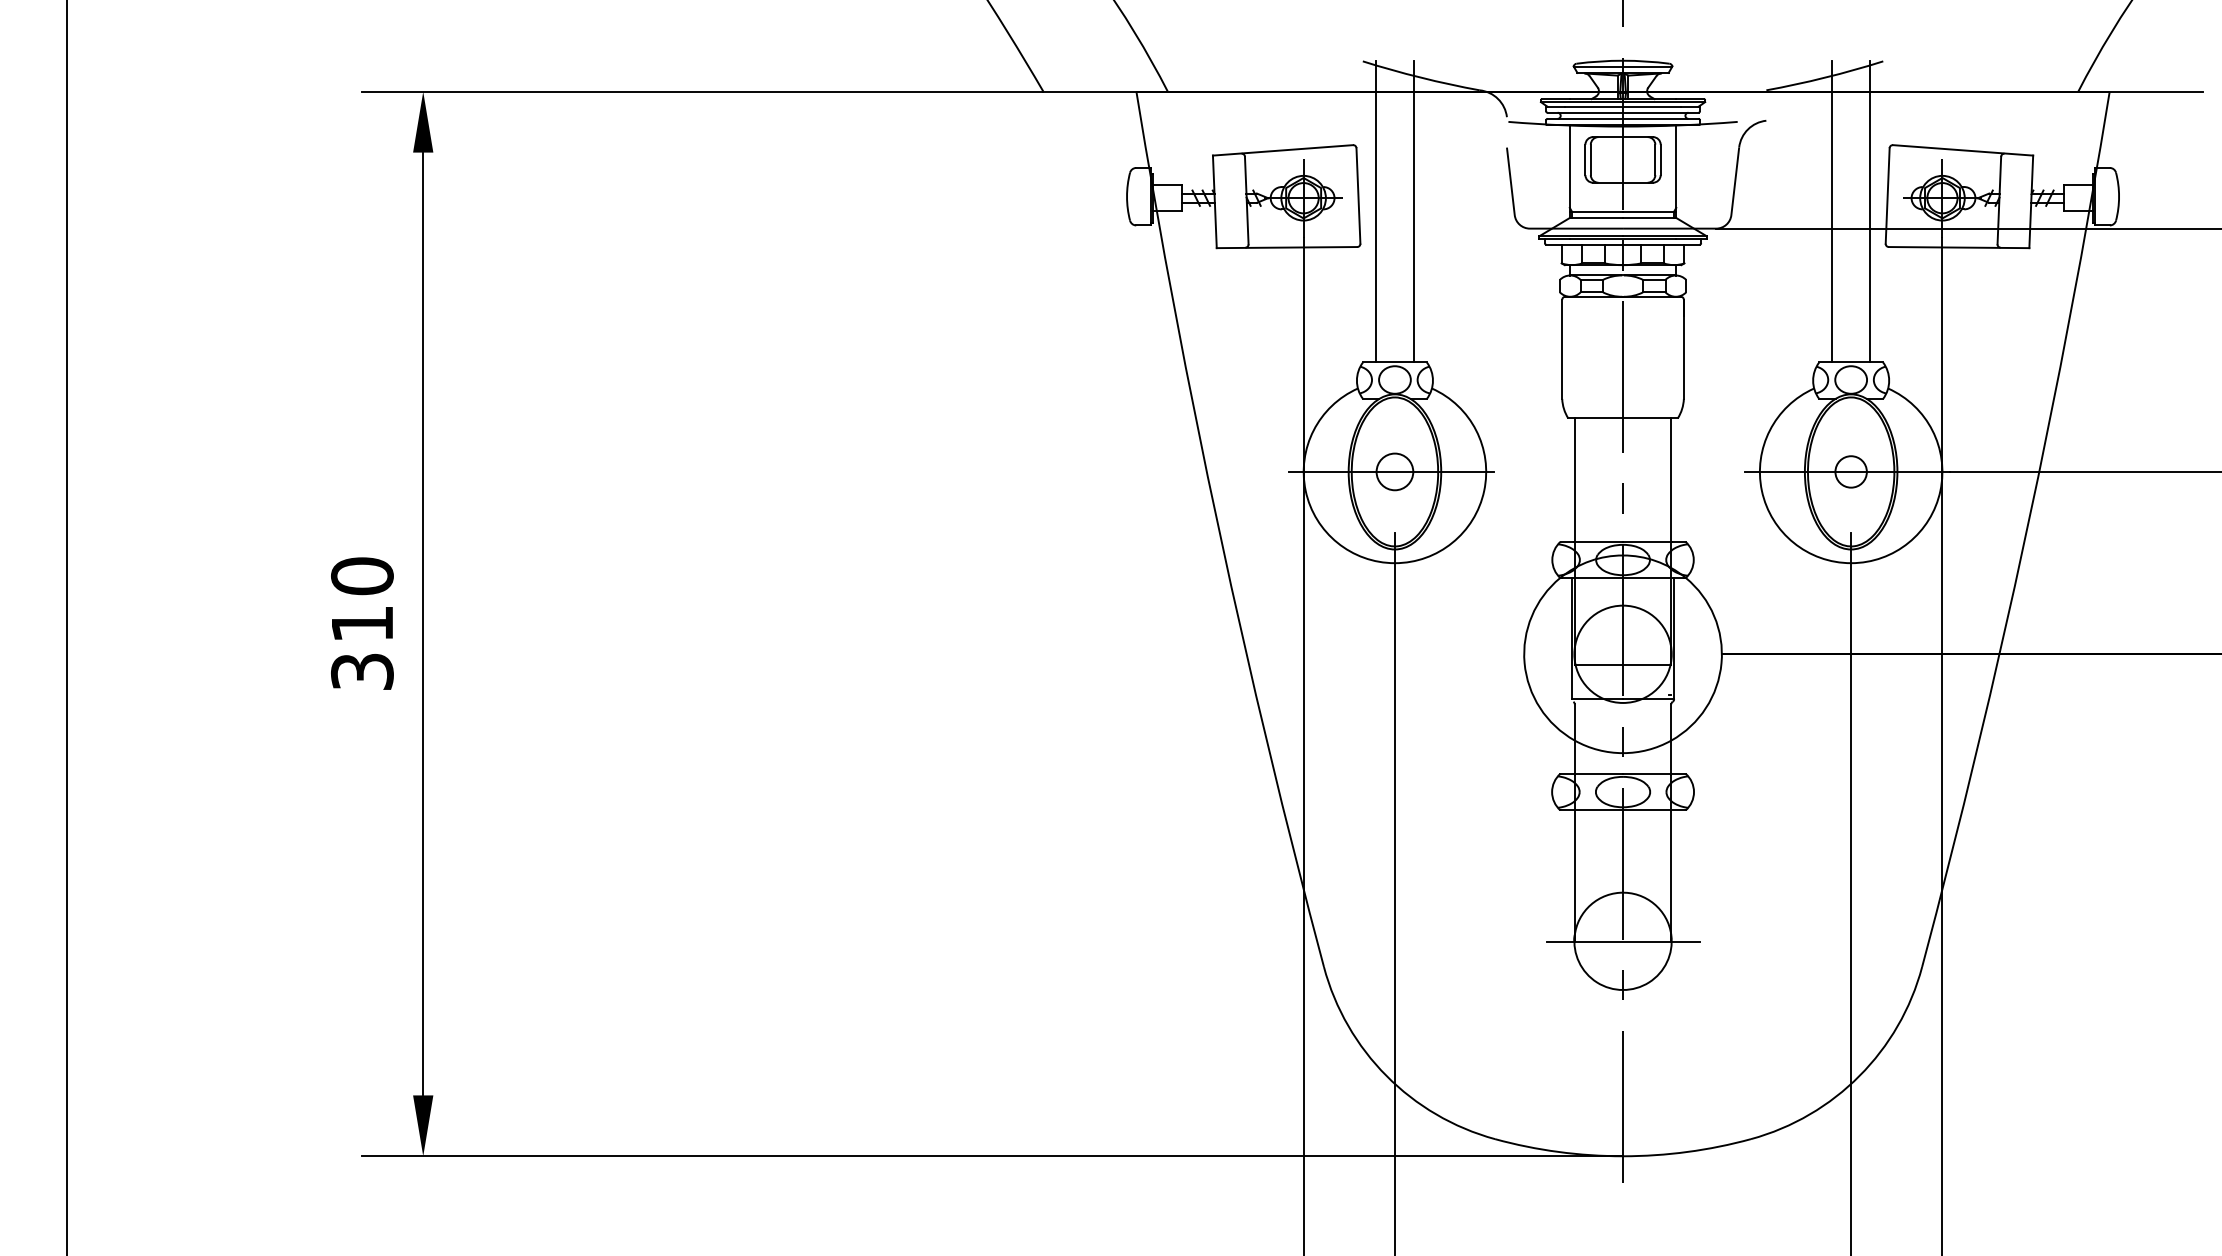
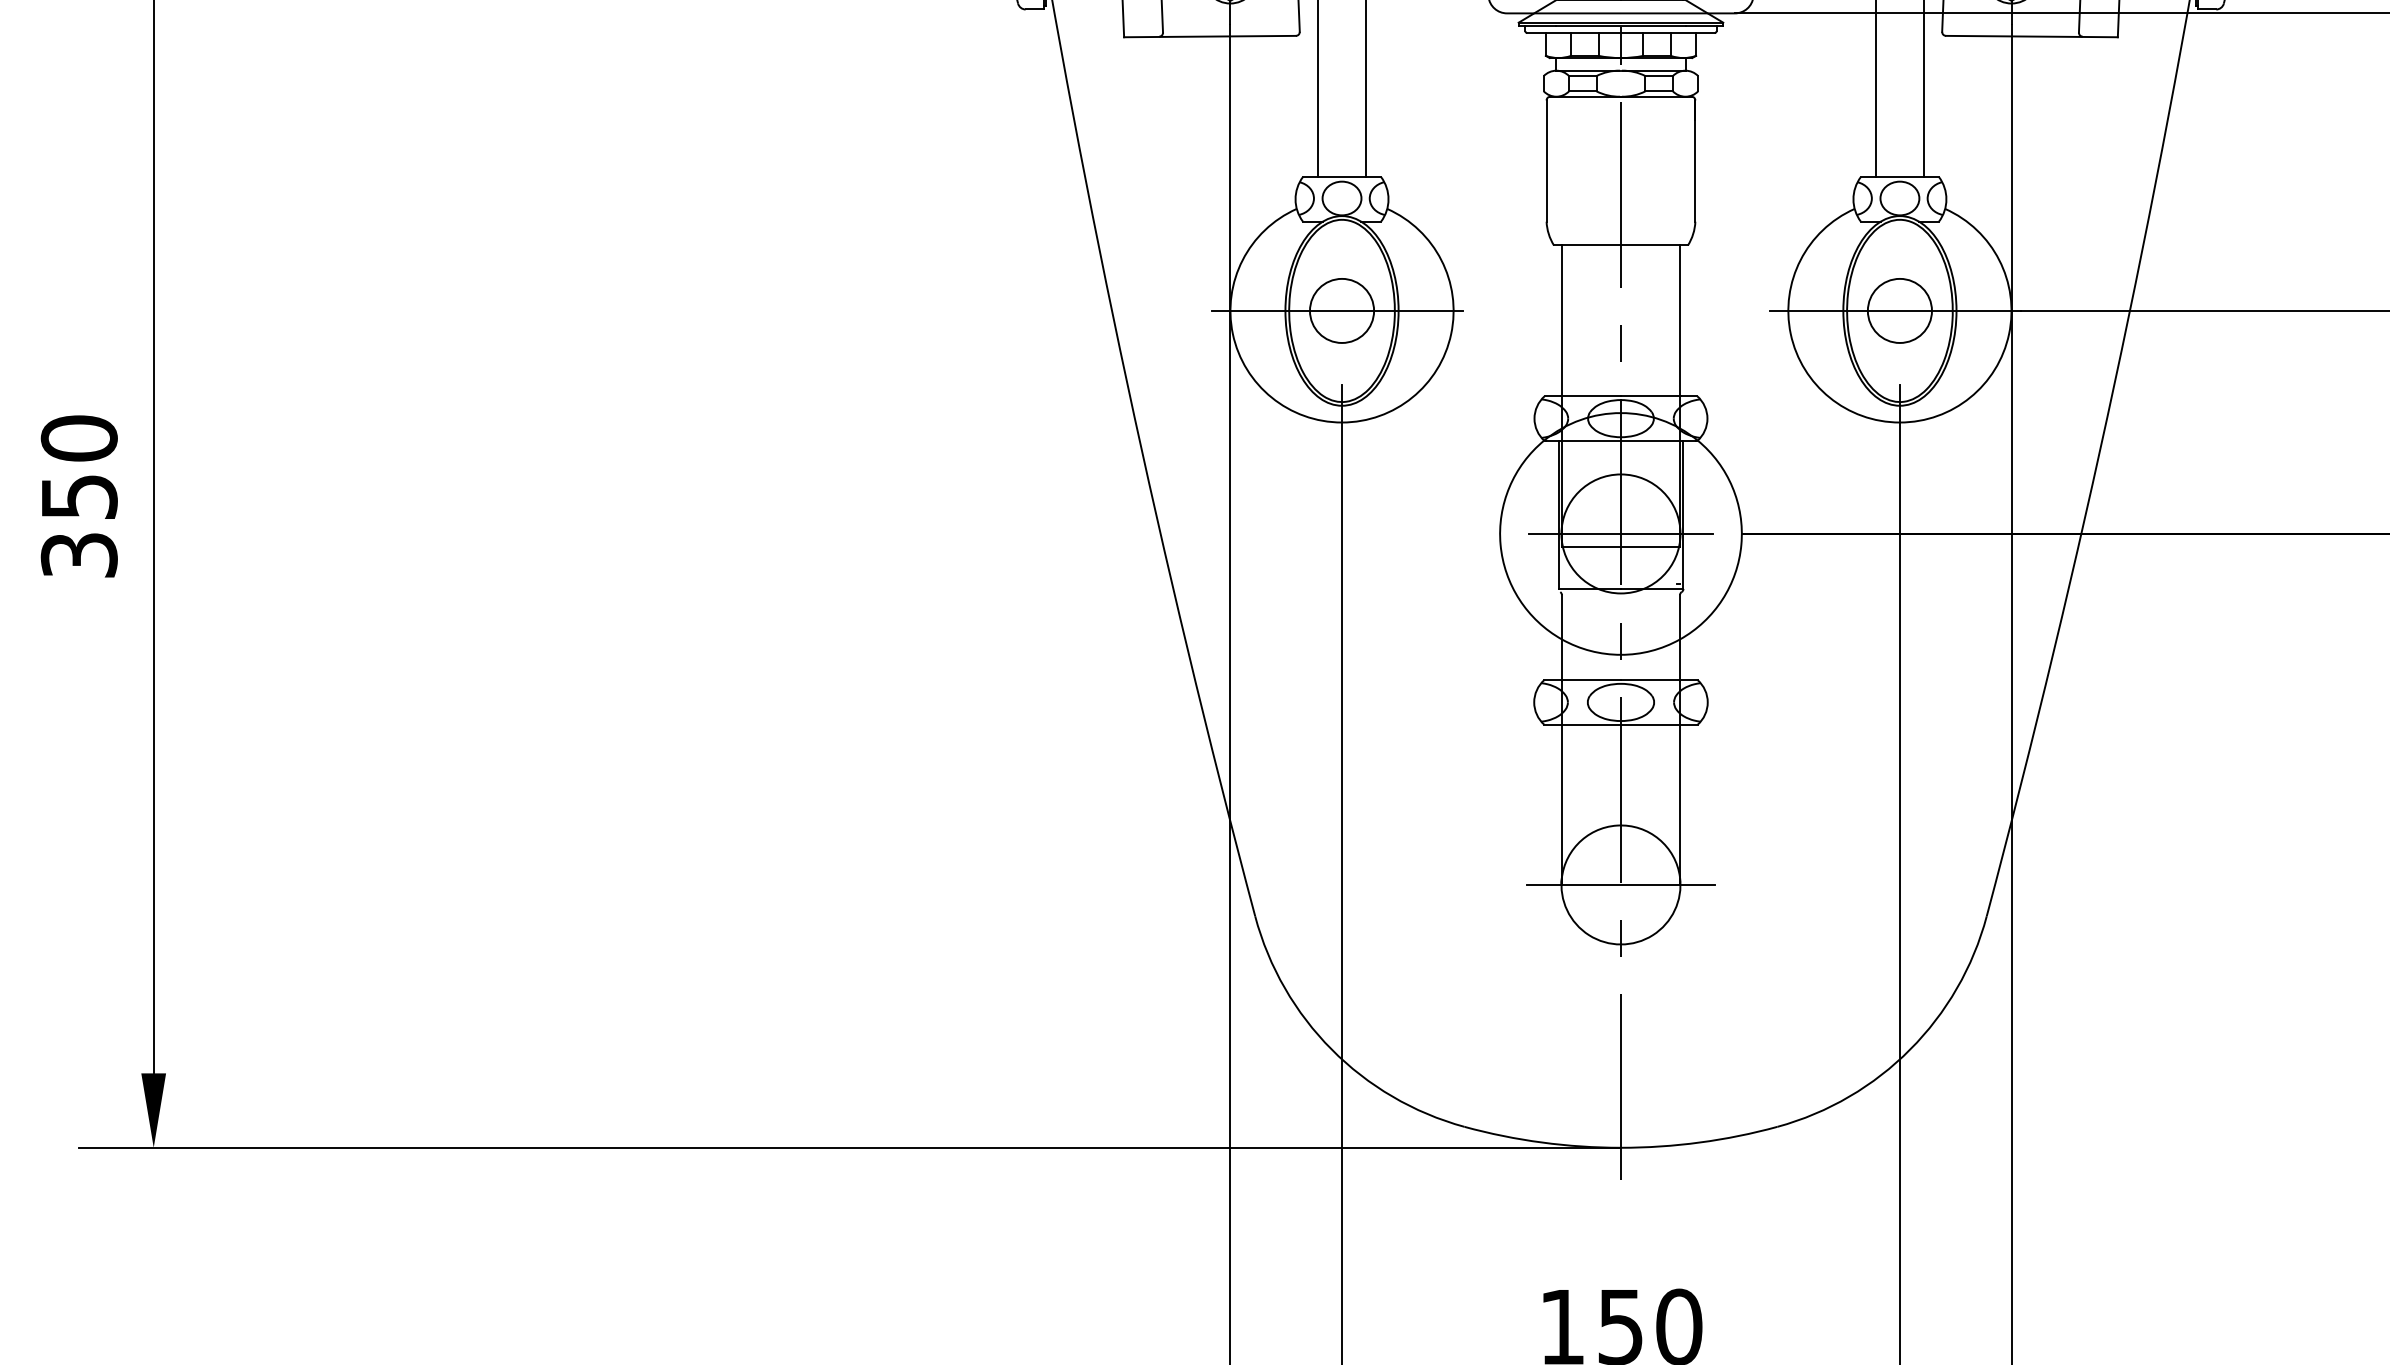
circle: (1394, 471) -> (1341, 310), size x1.43
circle: (1850, 471) -> (1899, 310), size x1.67
text: (362, 624) -> (79, 497), 310 -> 350
line: (1622, 654) -> (1620, 534), added

